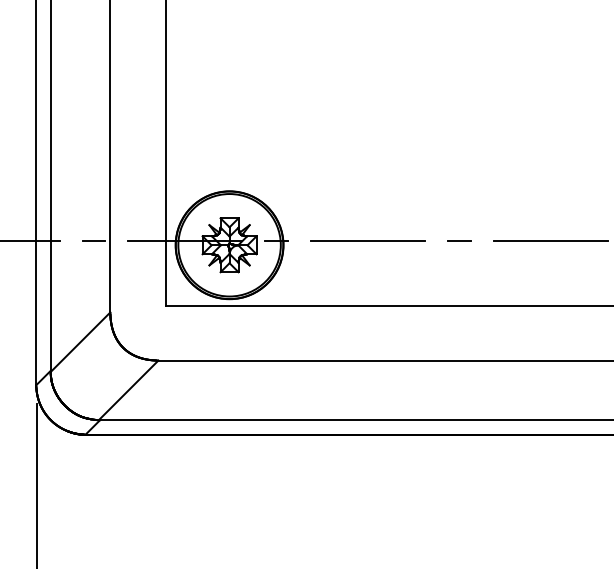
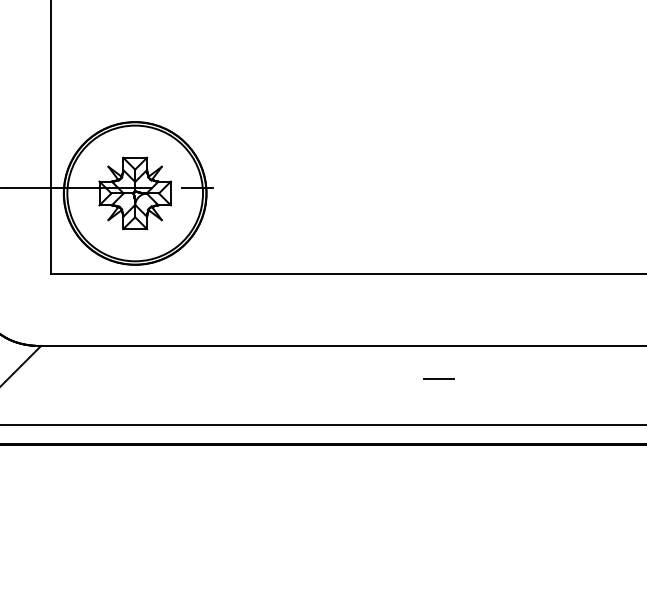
line: (459, 240) -> (439, 377), moved
line: (367, 241) -> (317, 188), removed
line: (550, 241) -> (560, 188), removed

